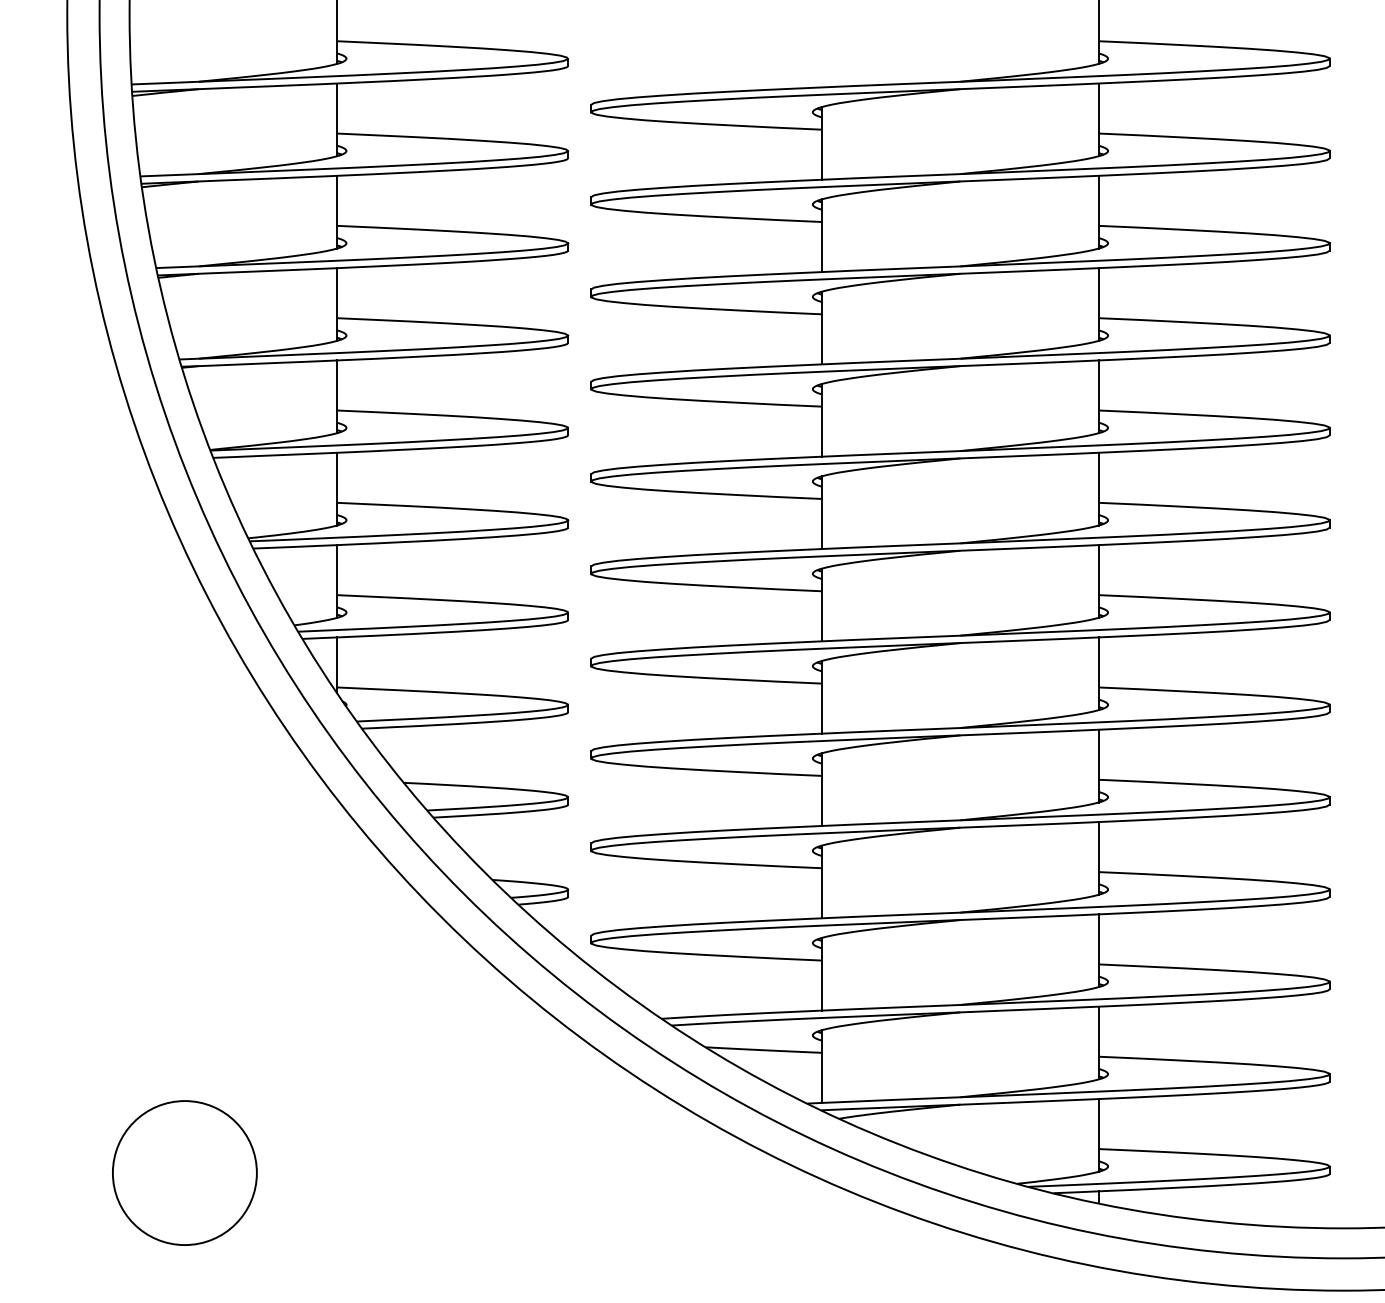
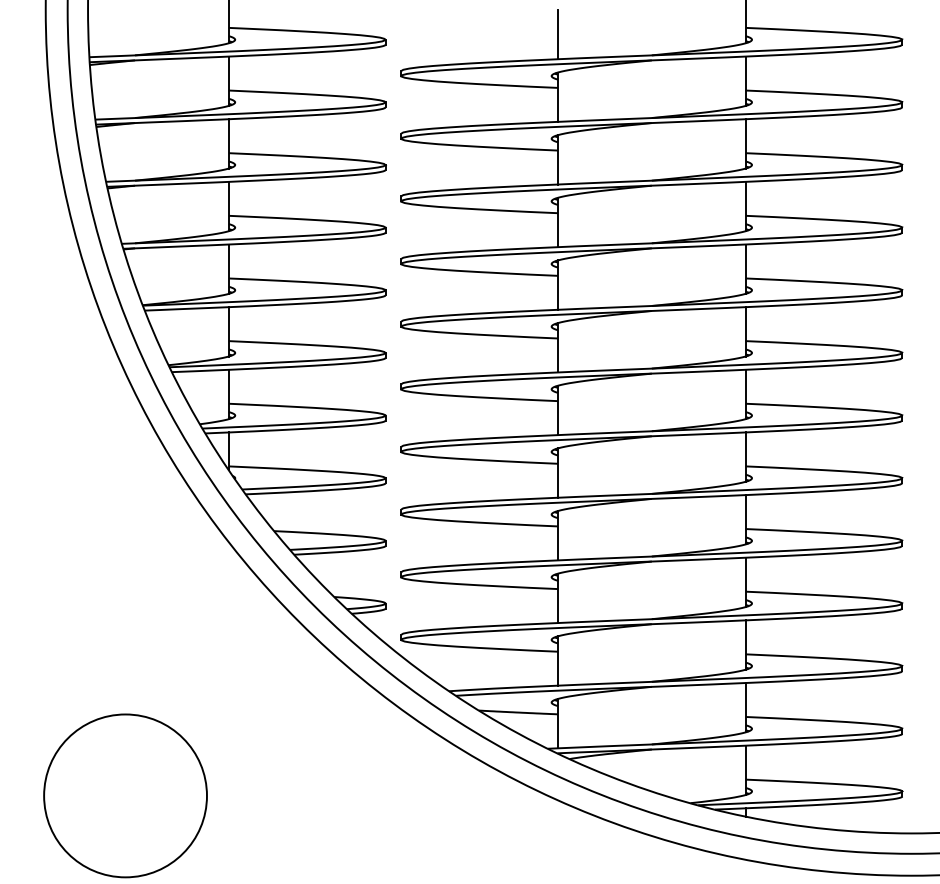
line: (821, 50) -> (557, 34), added
circle: (184, 1172) -> (125, 795), size x1.67

